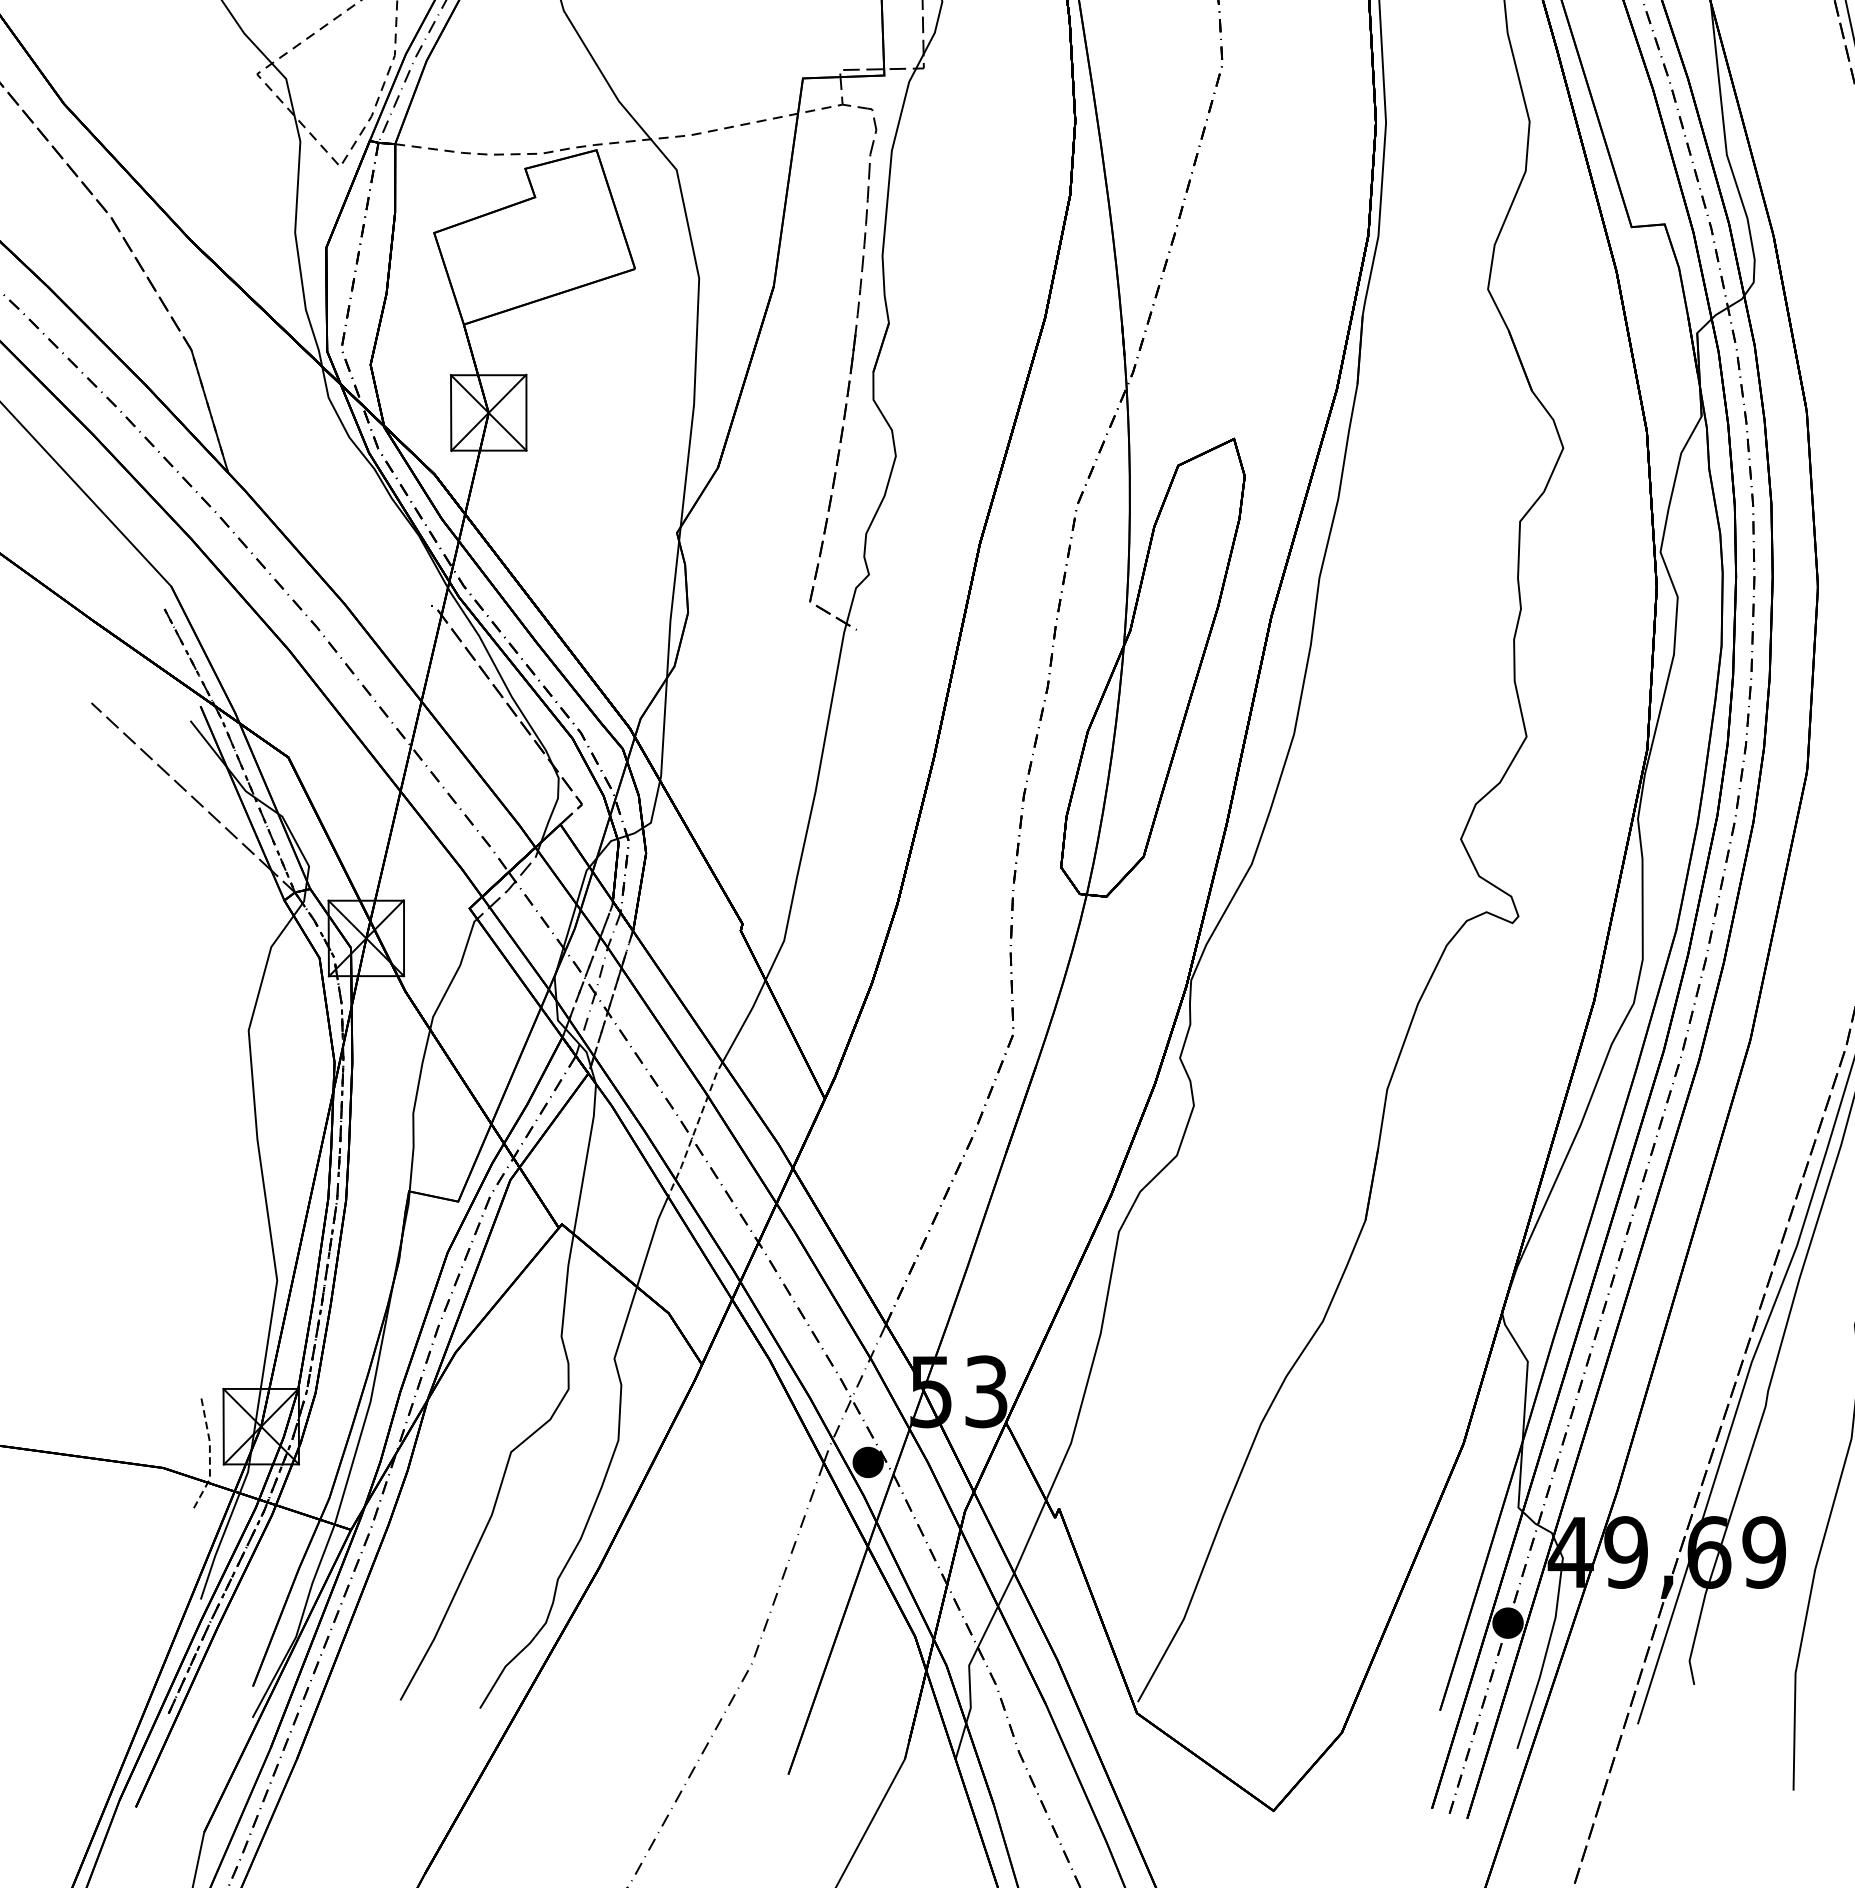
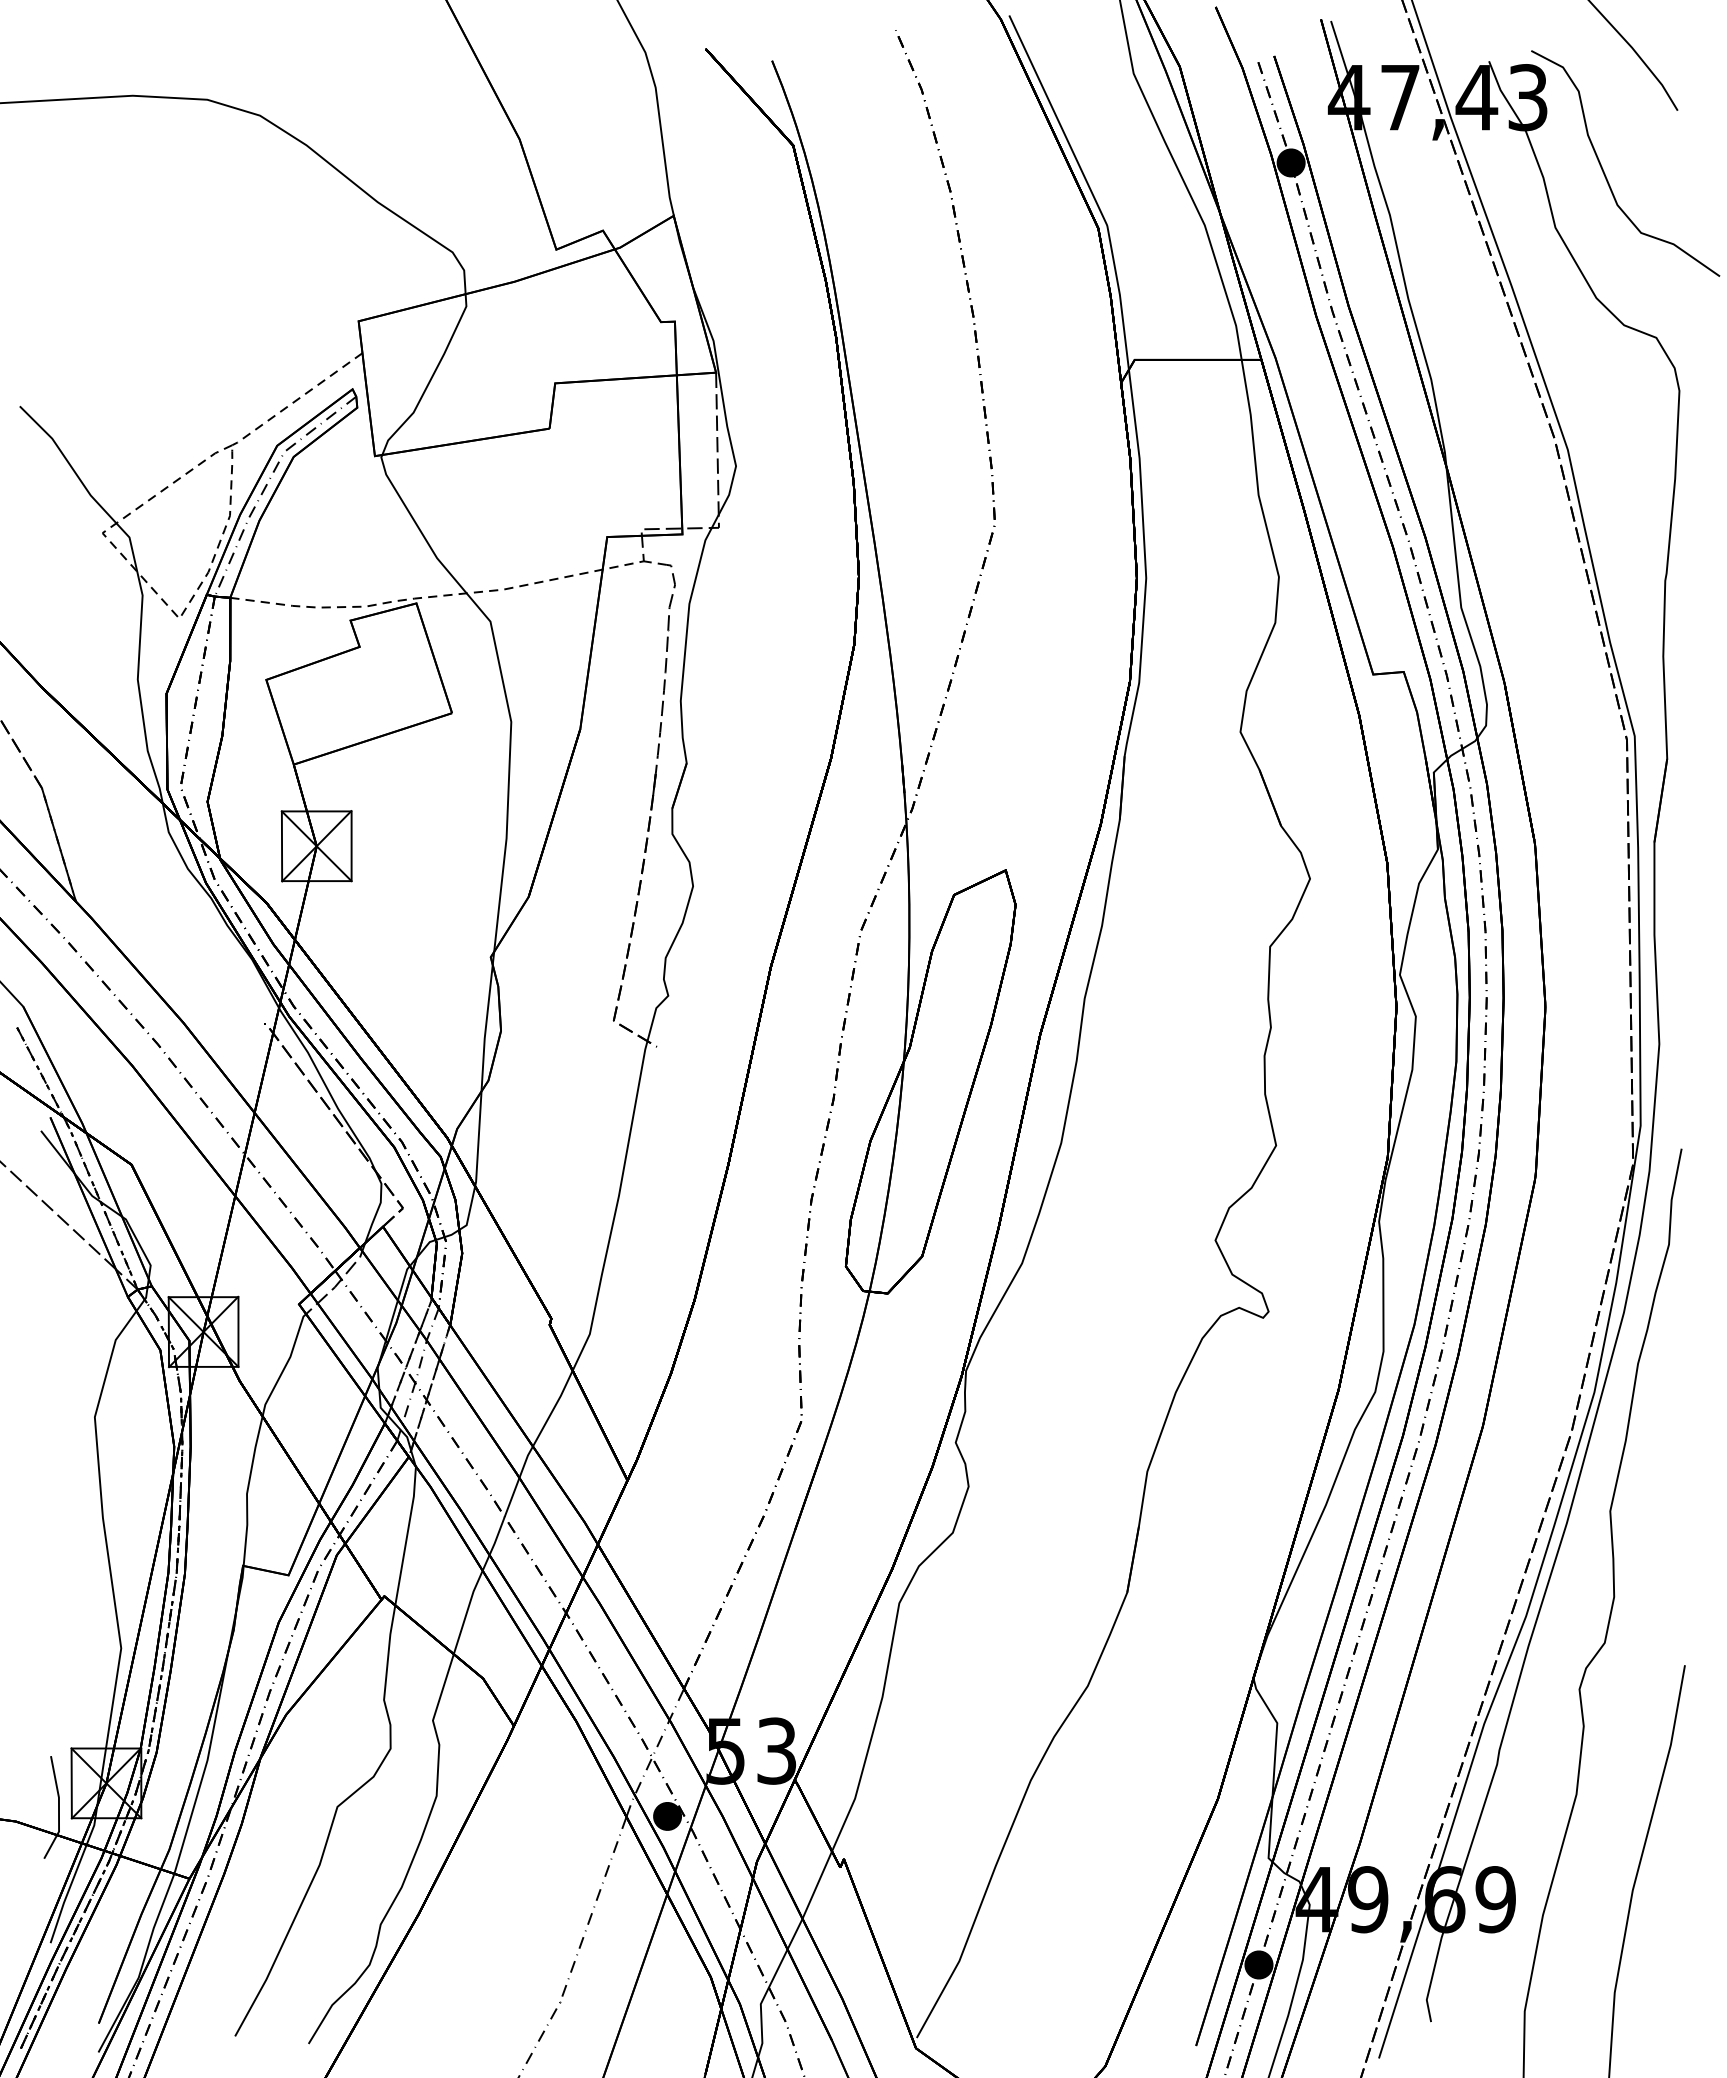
line: (695, 1129) -> (507, 1508), dashed -> solid
line: (210, 1453) -> (59, 1808), dashed -> solid

